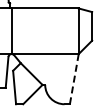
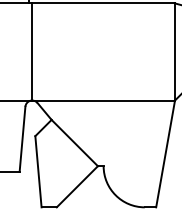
line: (74, 78) -> (165, 152), dashed -> solid

